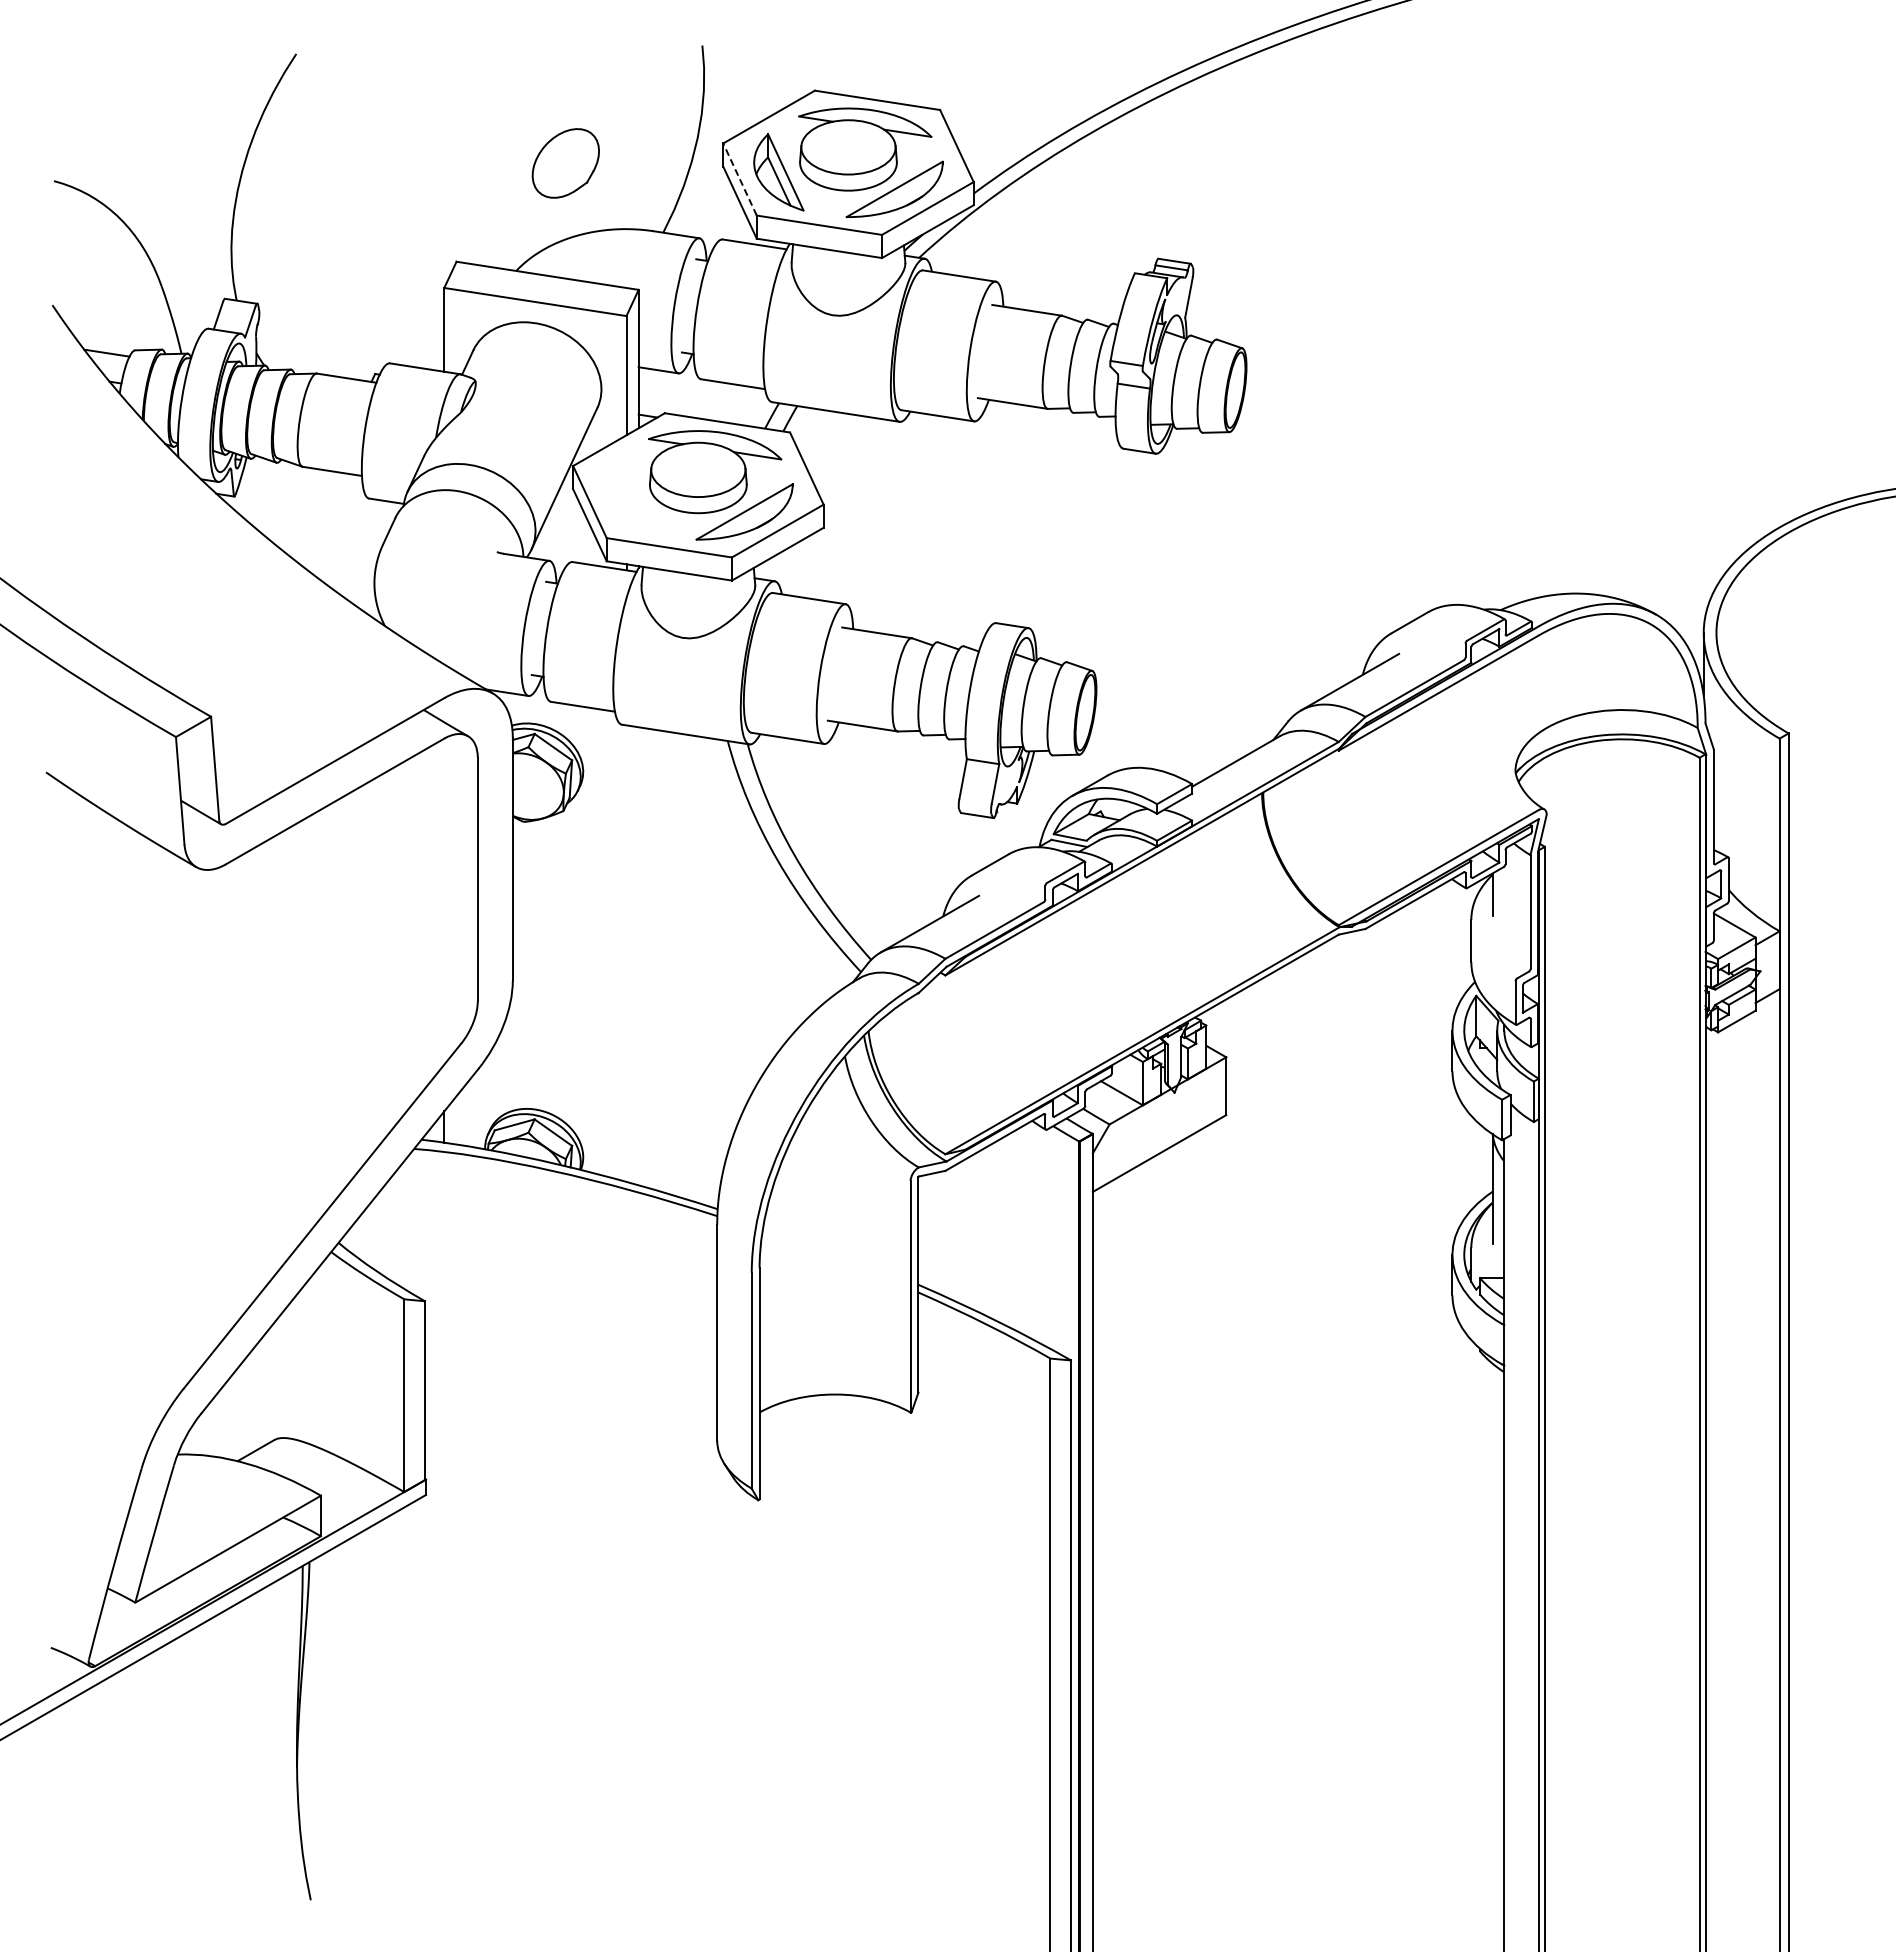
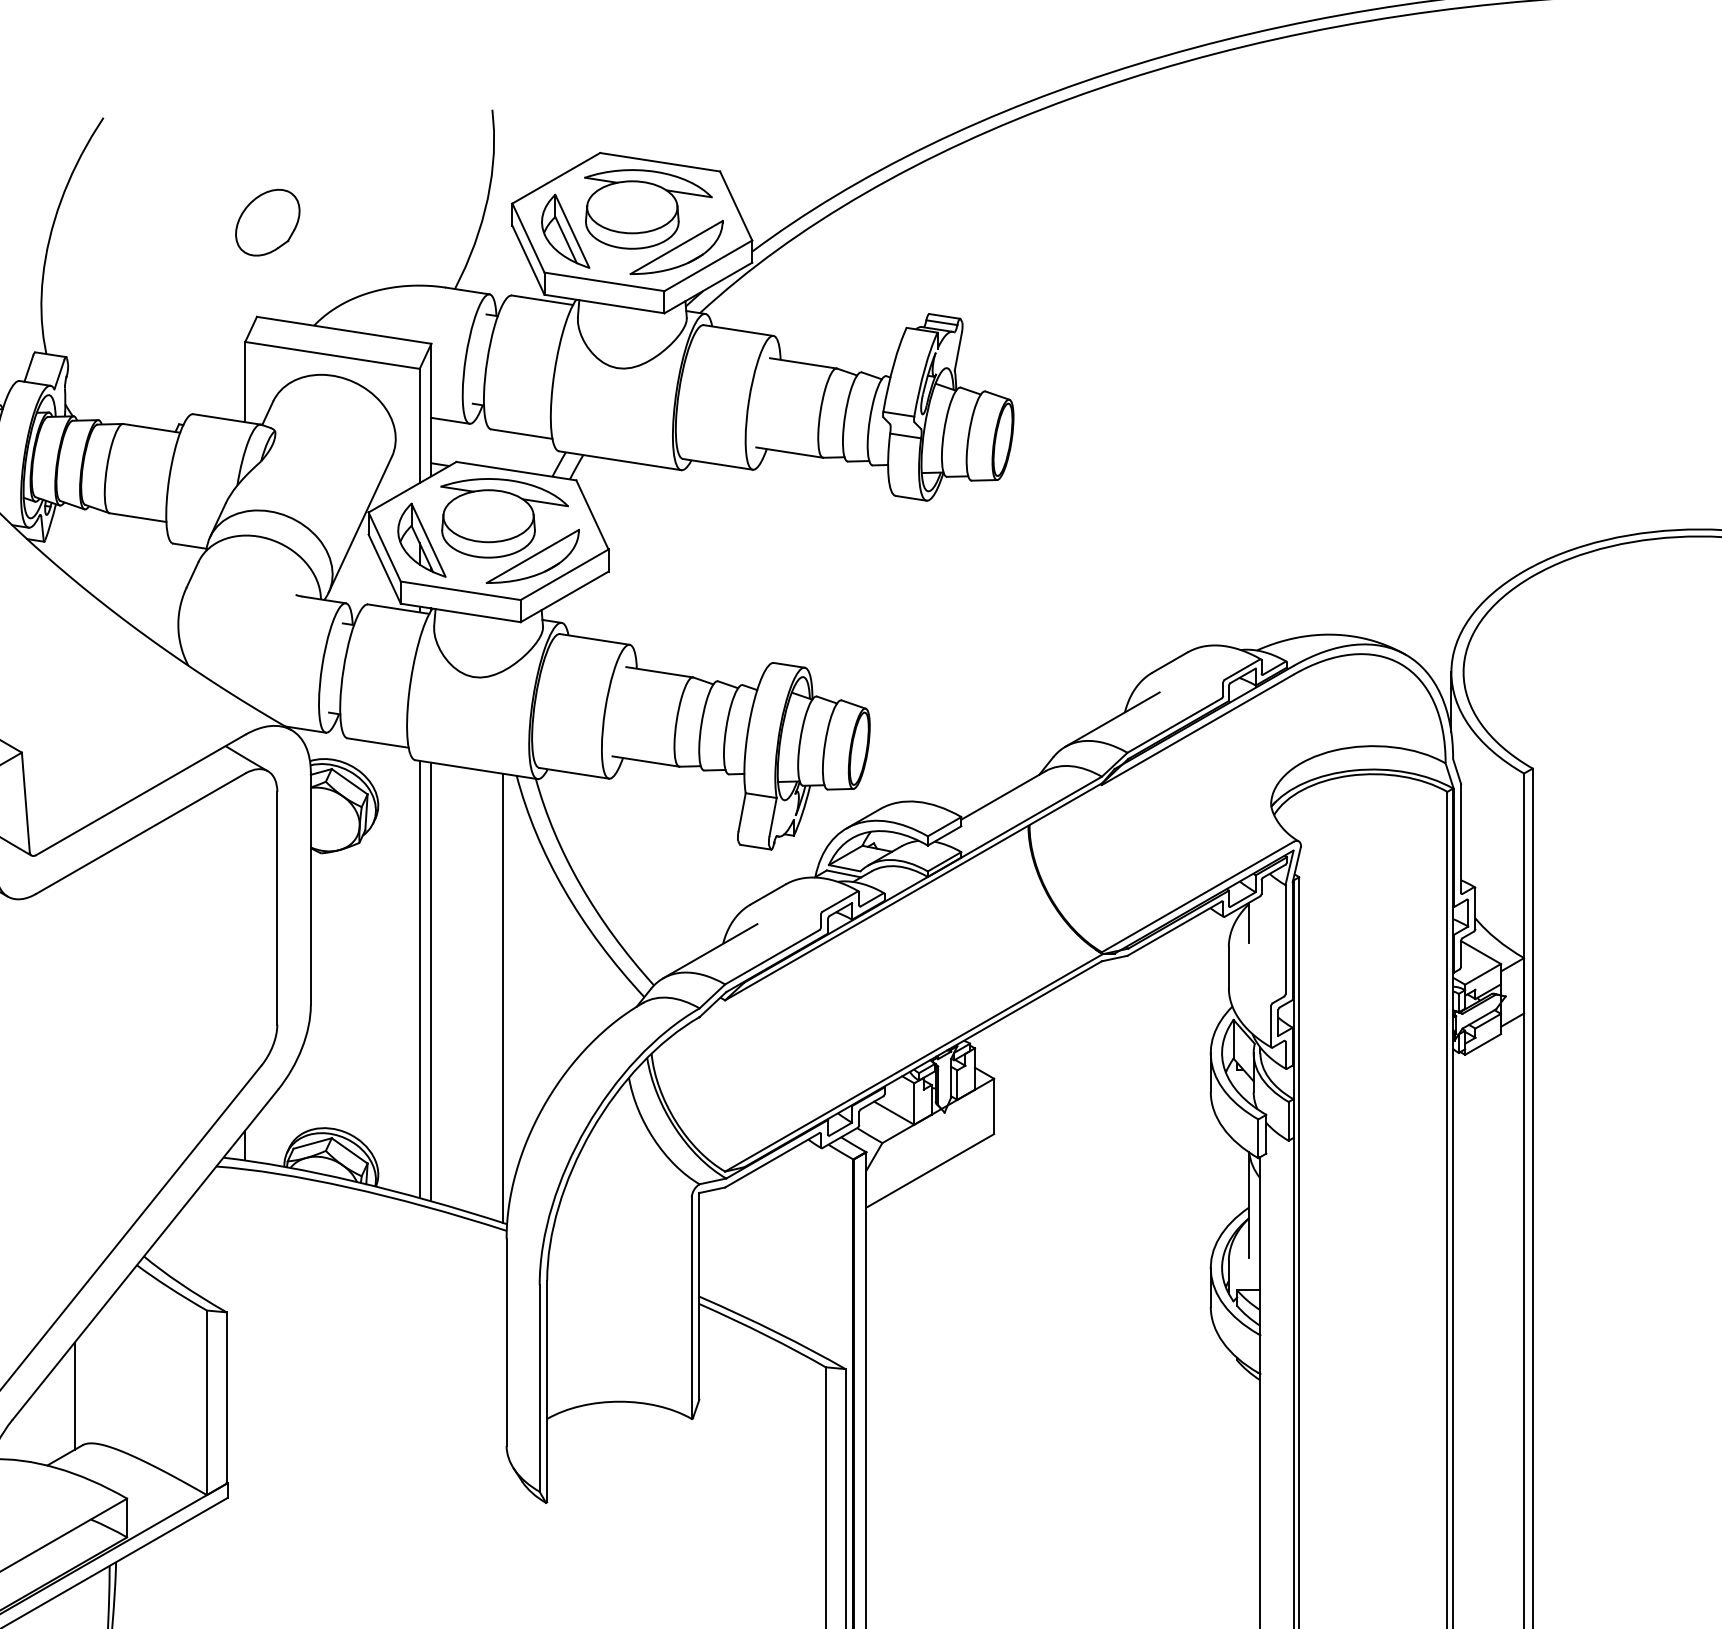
part: (565, 163) -> (267, 222), moved
line: (740, 179) -> (528, 238), dashed -> solid
part: (628, 494) -> (421, 539), added
line: (626, 953) -> (419, 979), added
line: (638, 956) -> (431, 982), added
line: (713, 972) -> (503, 997), added
line: (266, 1388) -> (74, 1395), added

